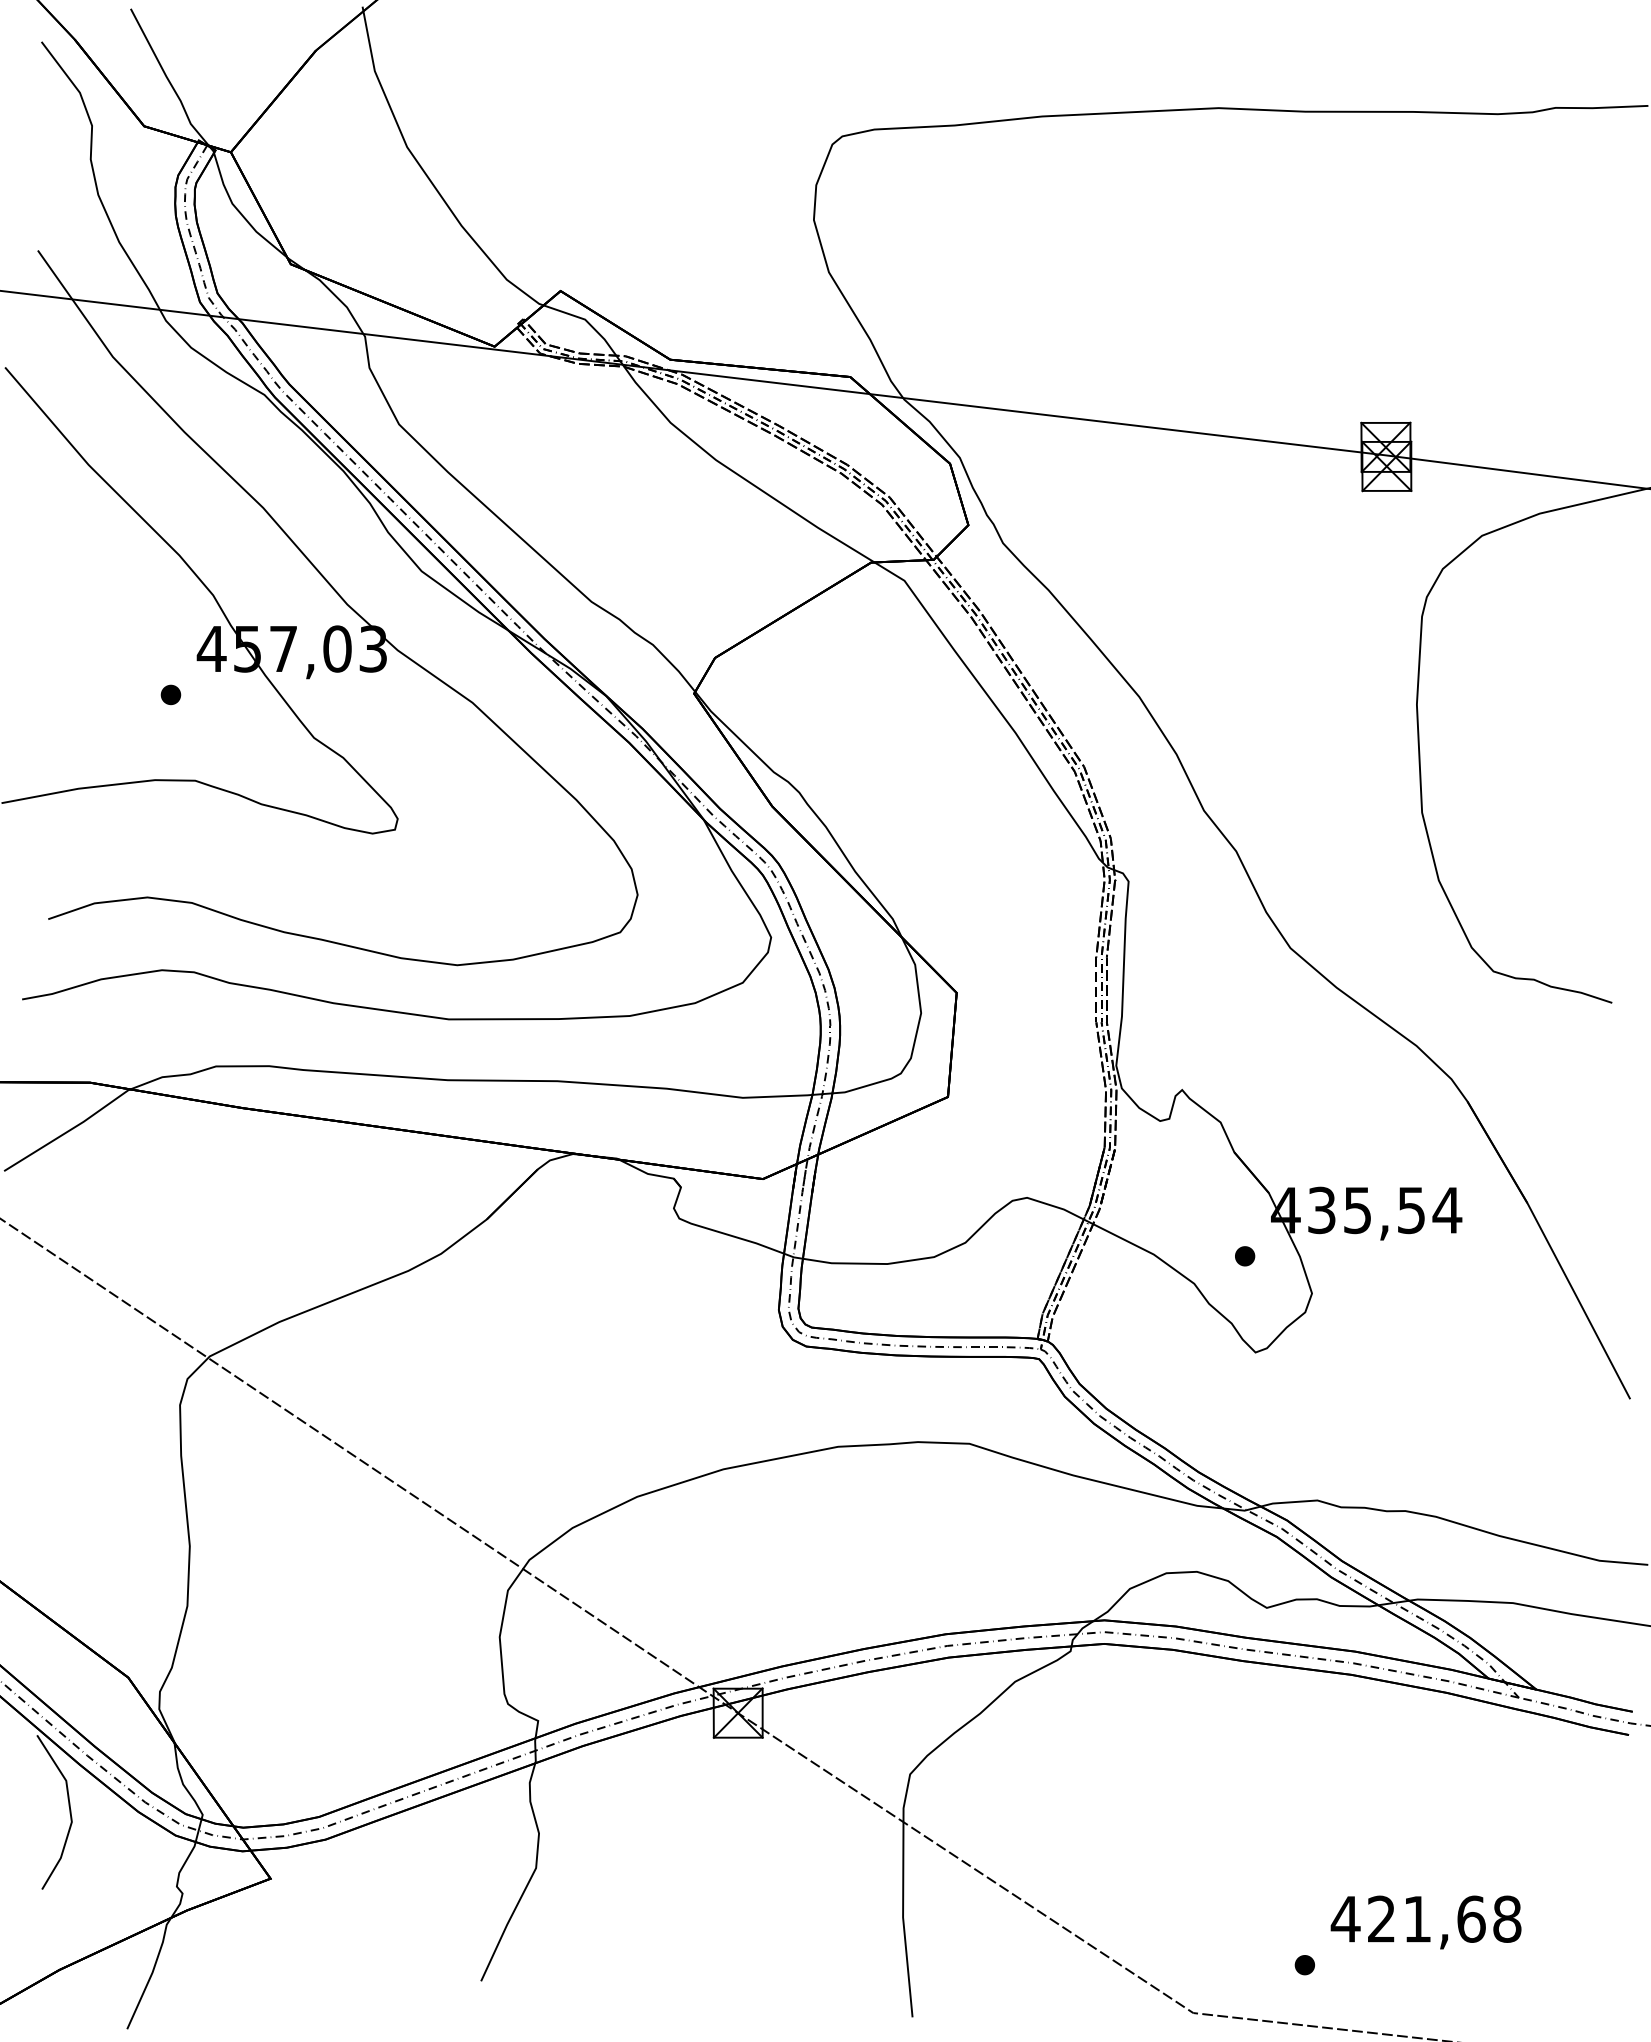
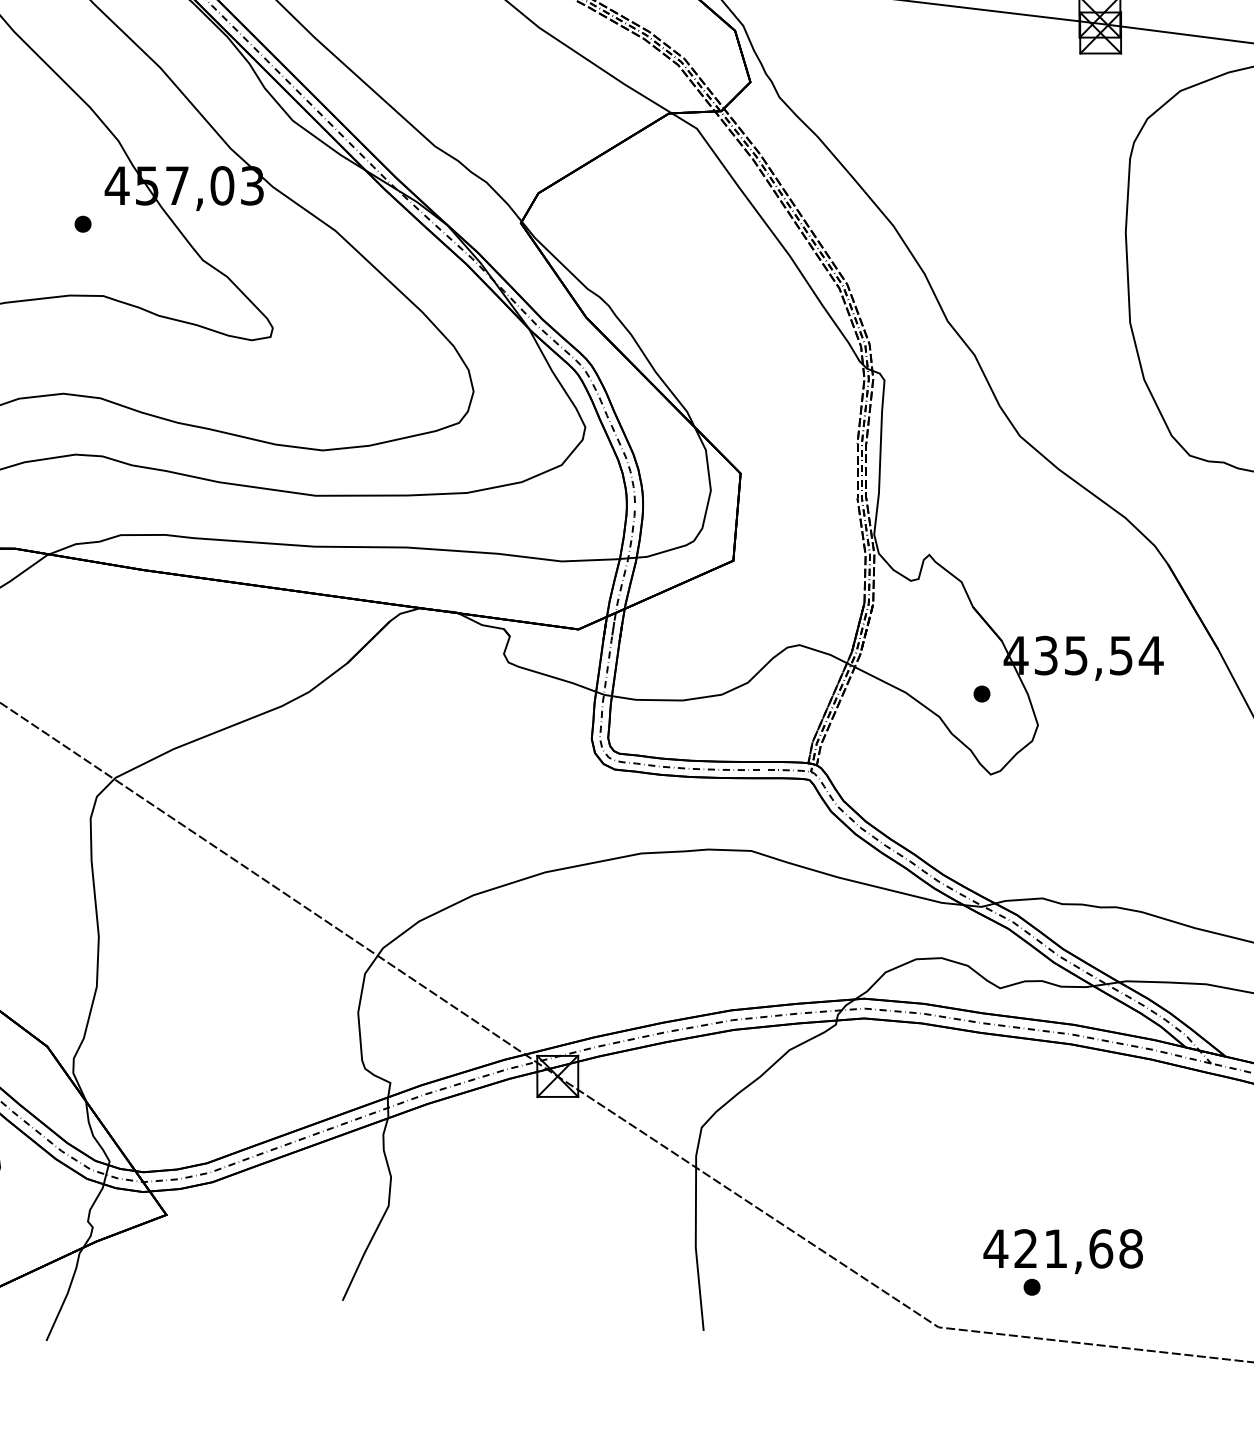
text: (1425, 1922) -> (1062, 1251), moved

